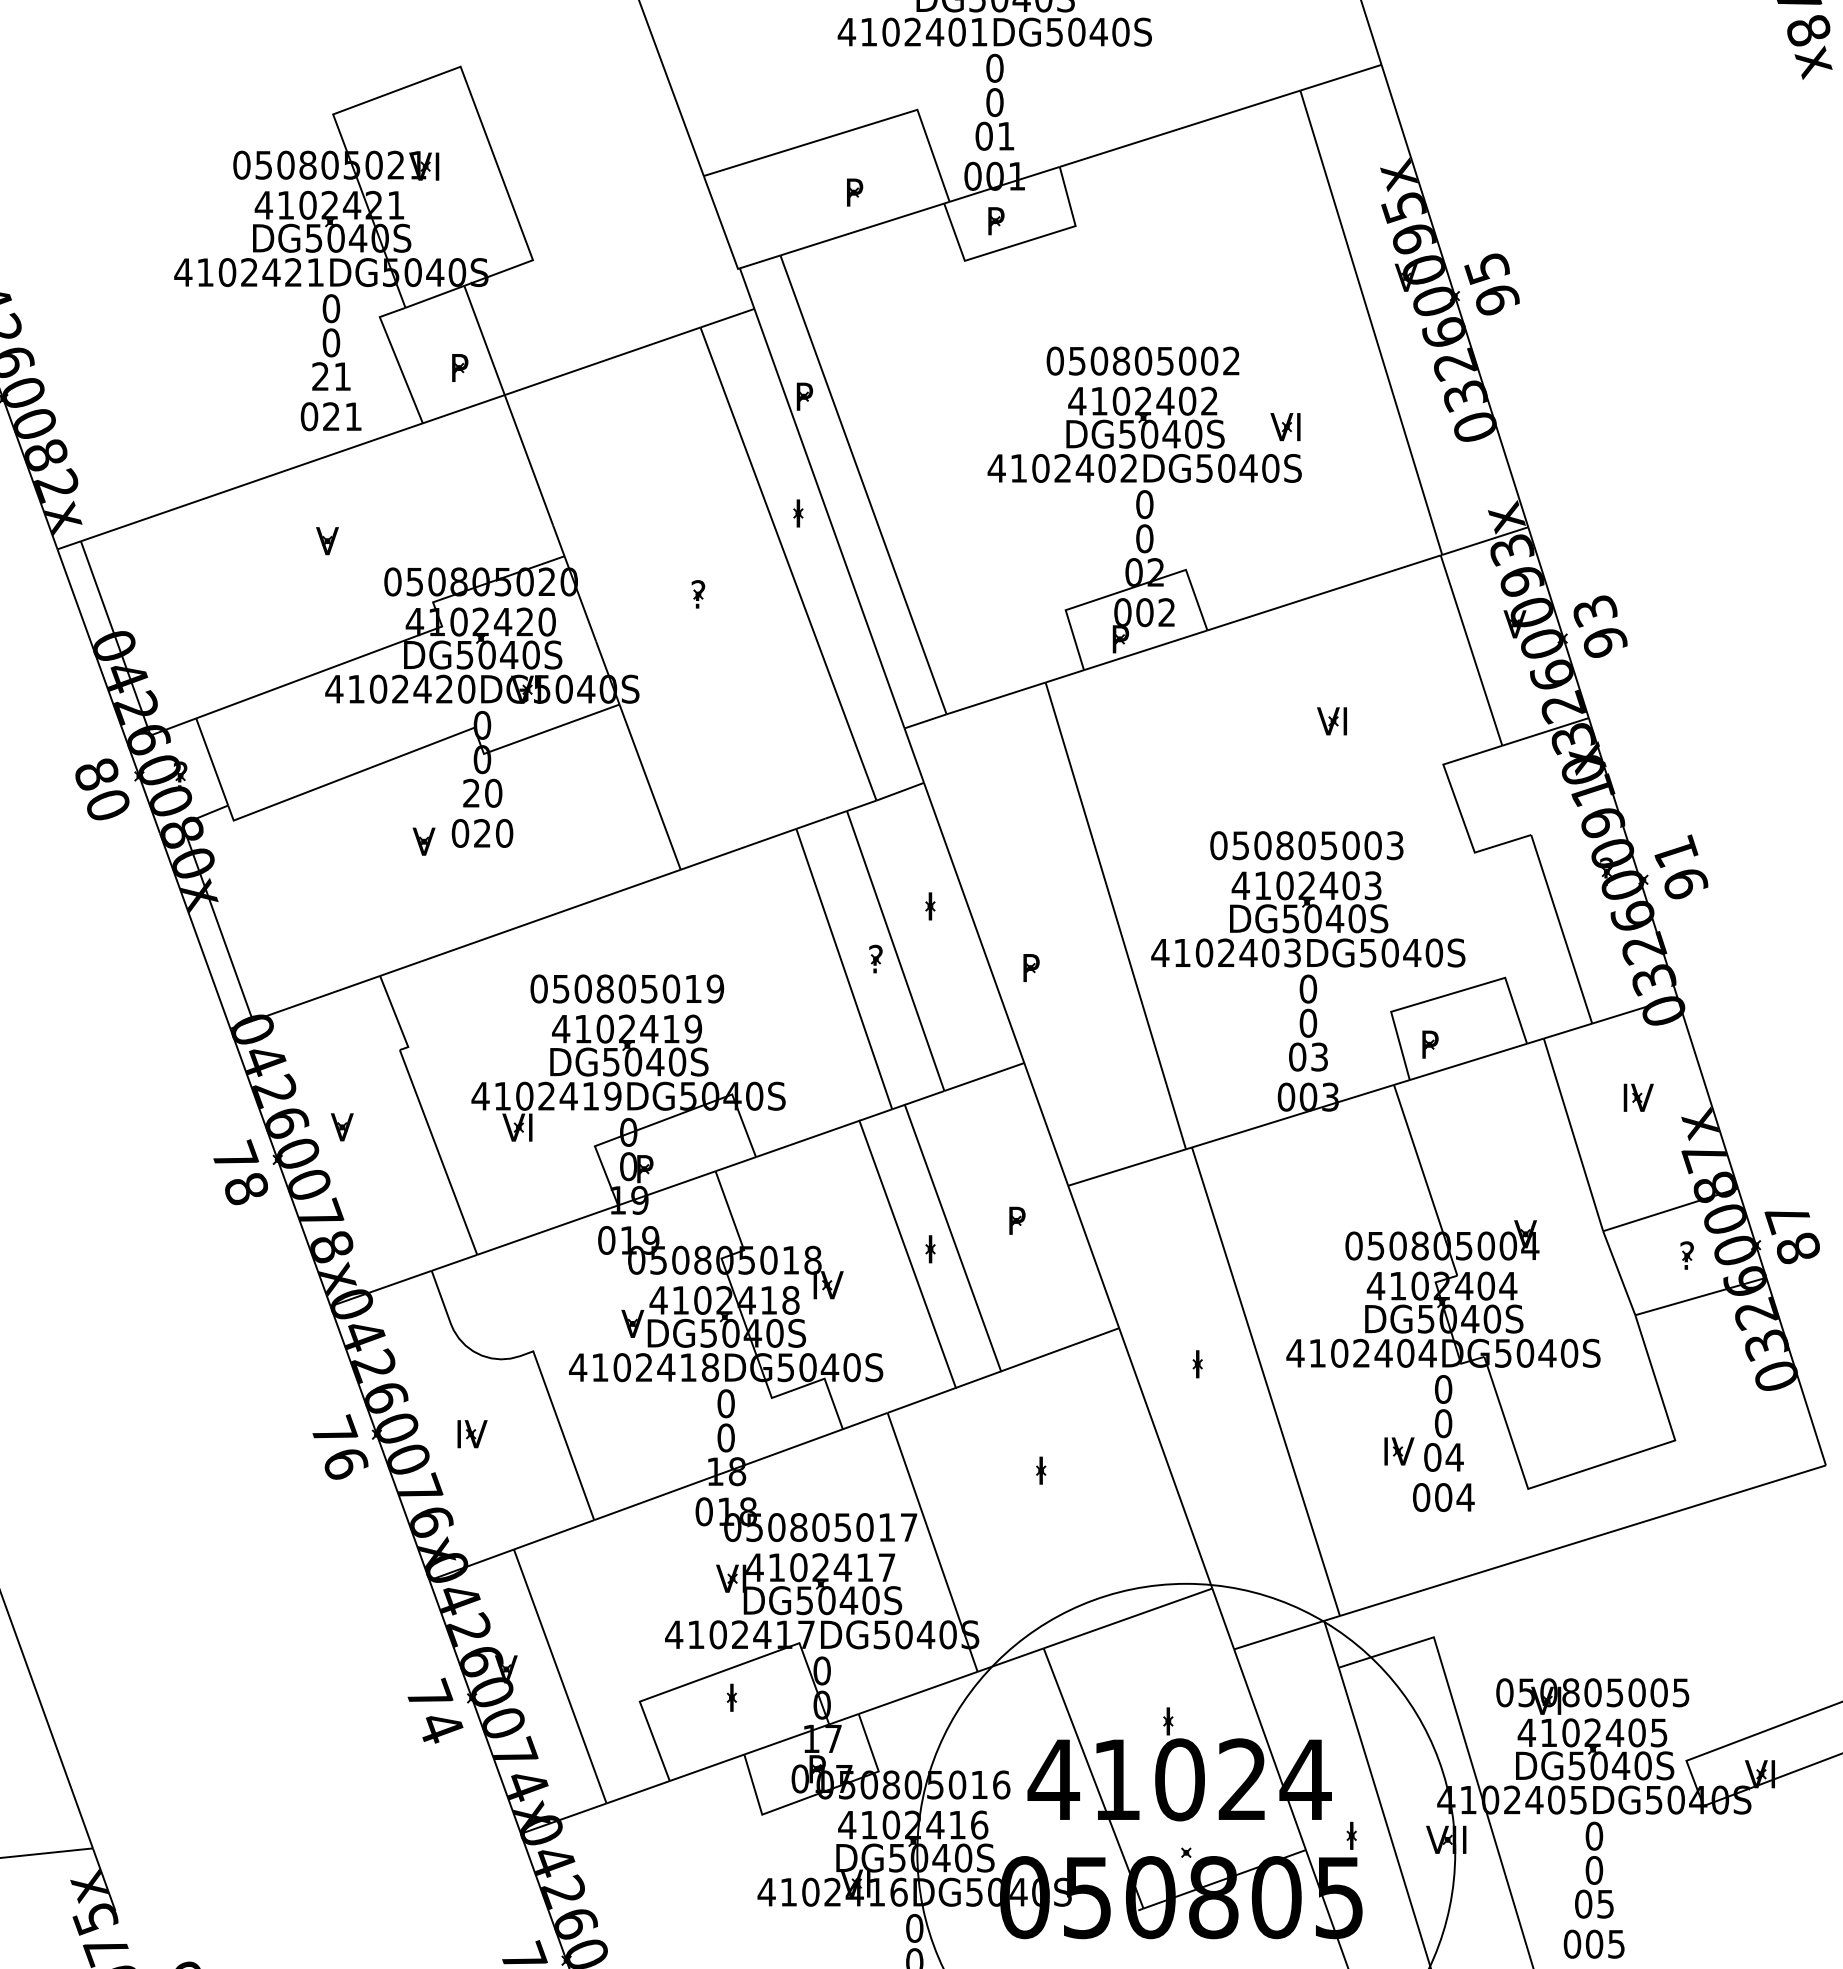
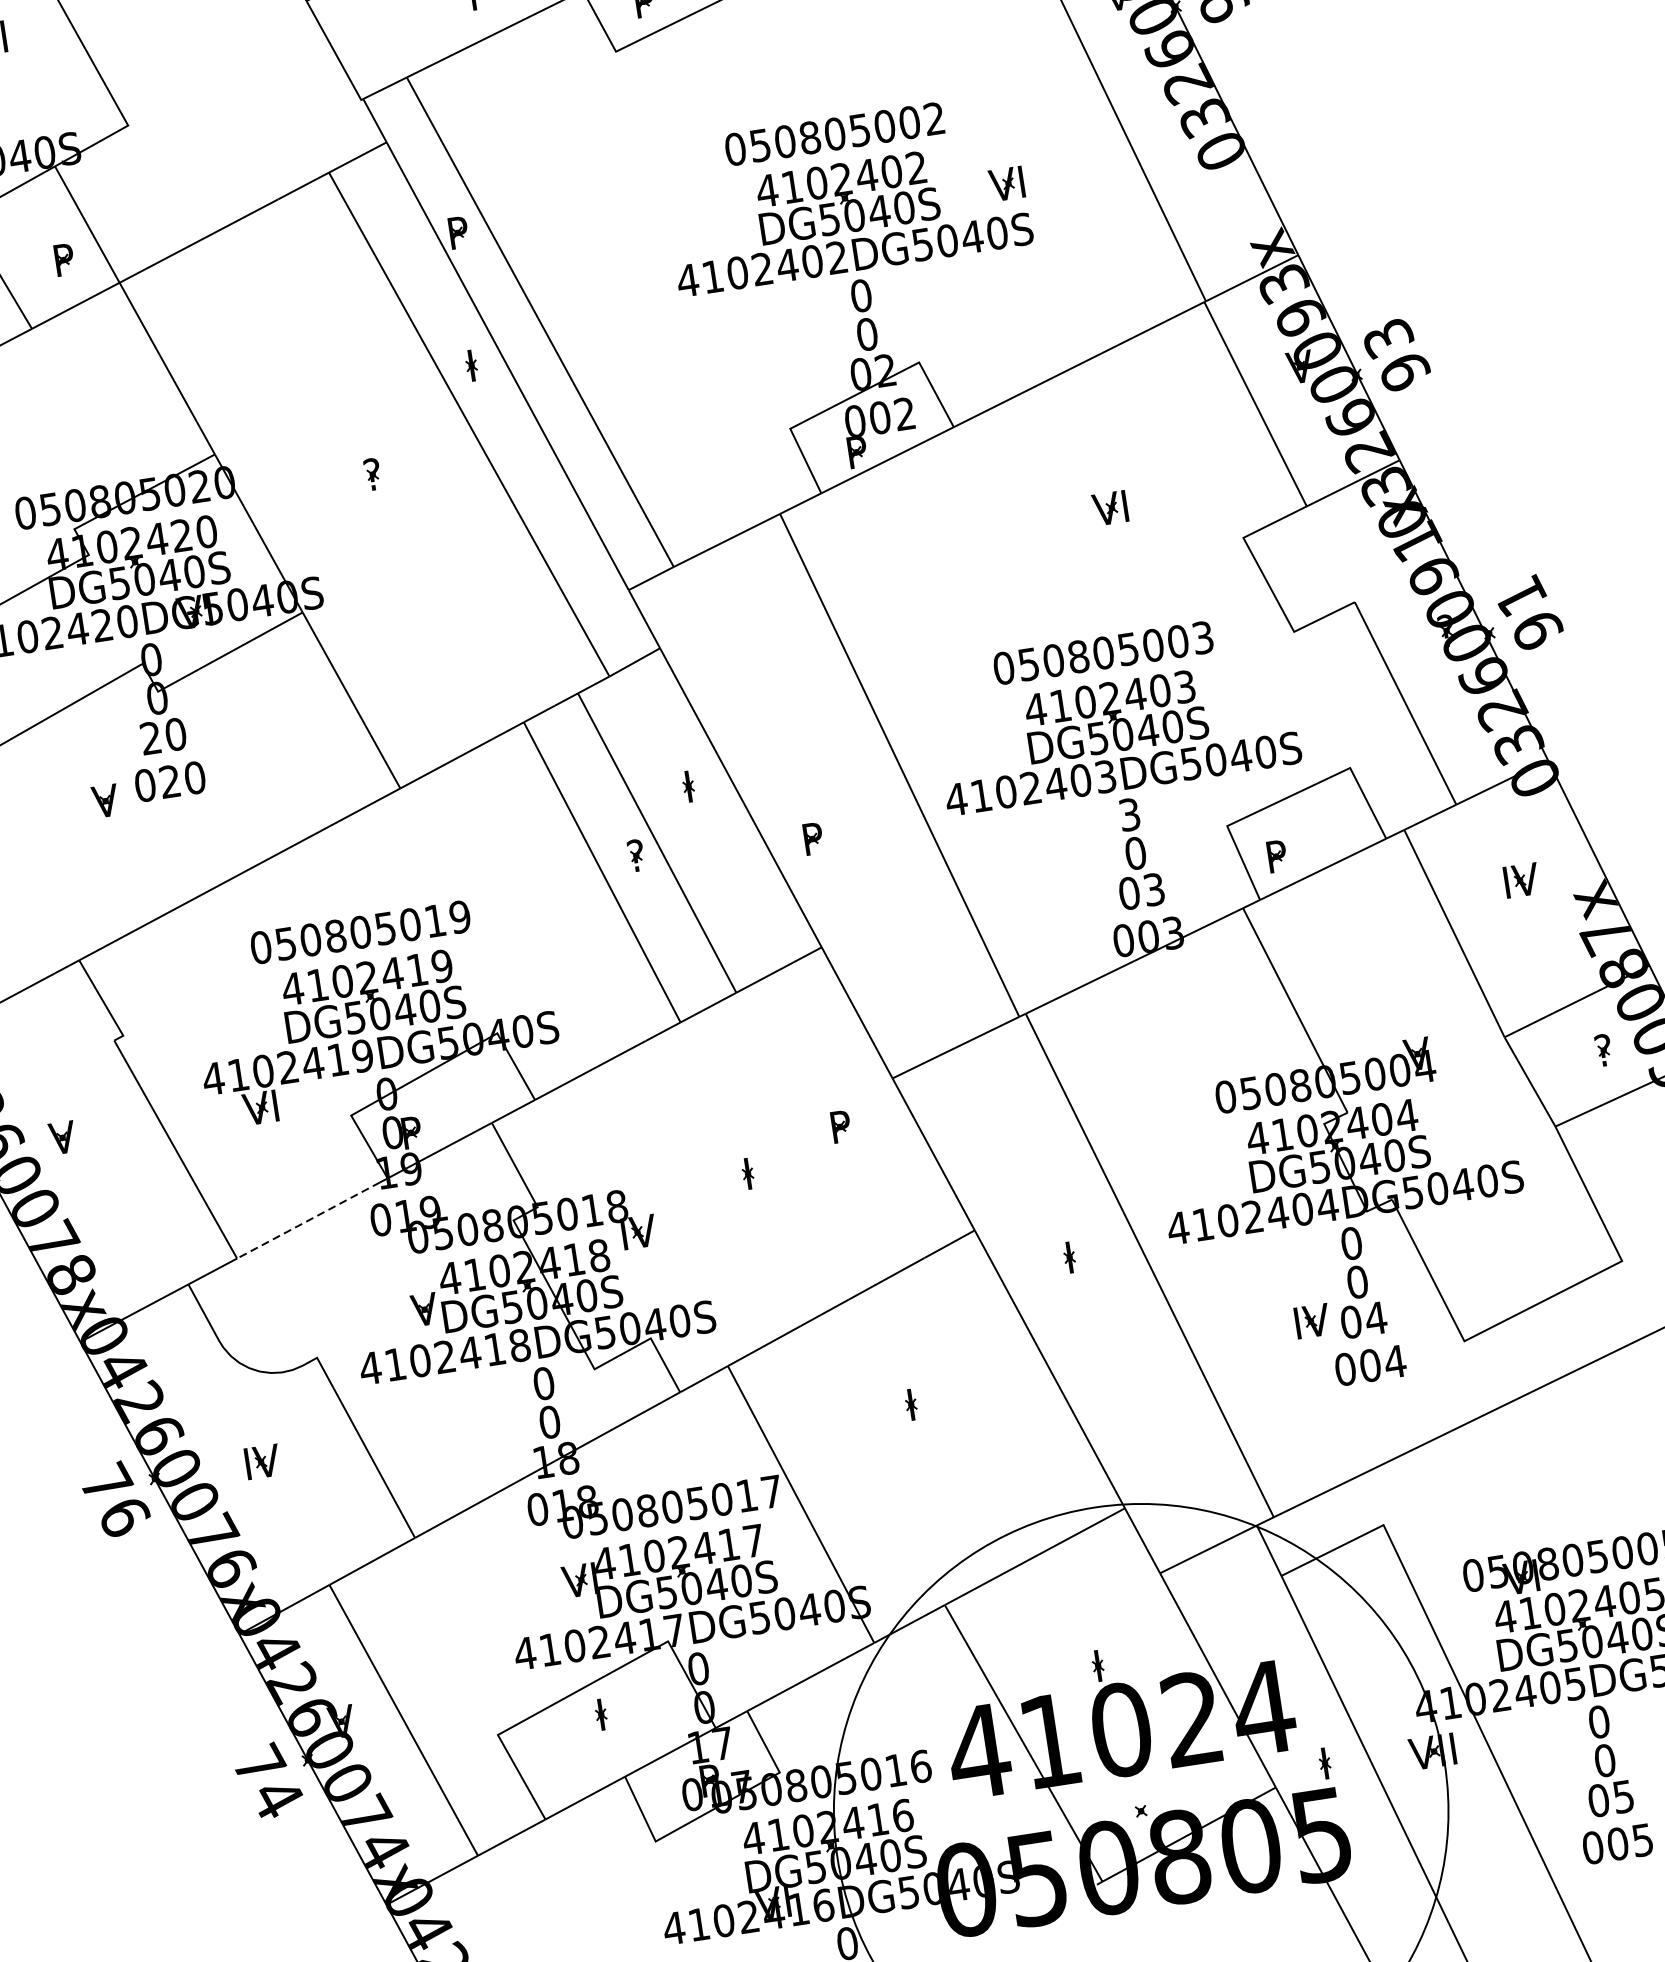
text: (1308, 988) -> (1129, 814), 0 -> 3
line: (544, 1231) -> (309, 1220), solid -> dashed
line: (952, 1237) -> (770, 1156), removed
line: (907, 1253) -> (722, 1182), removed

